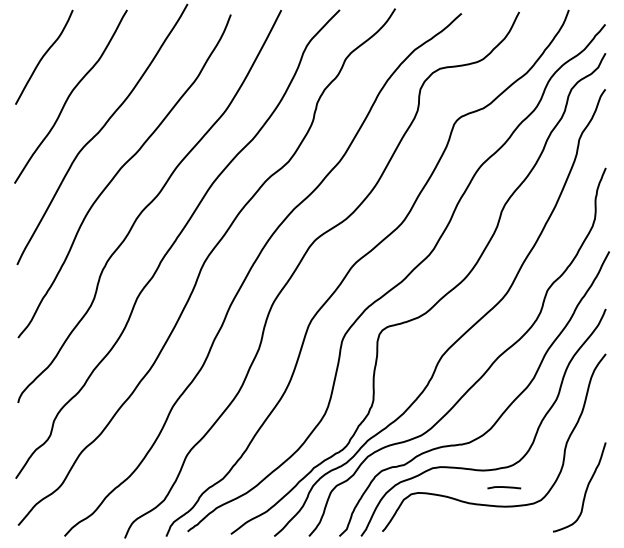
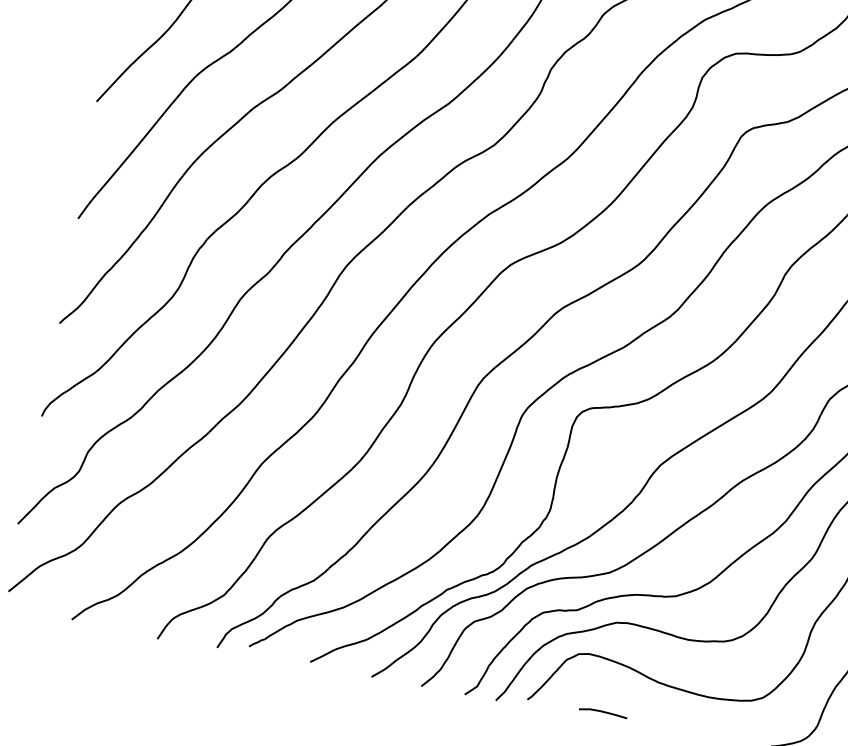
line: (504, 487) -> (603, 712), moved

